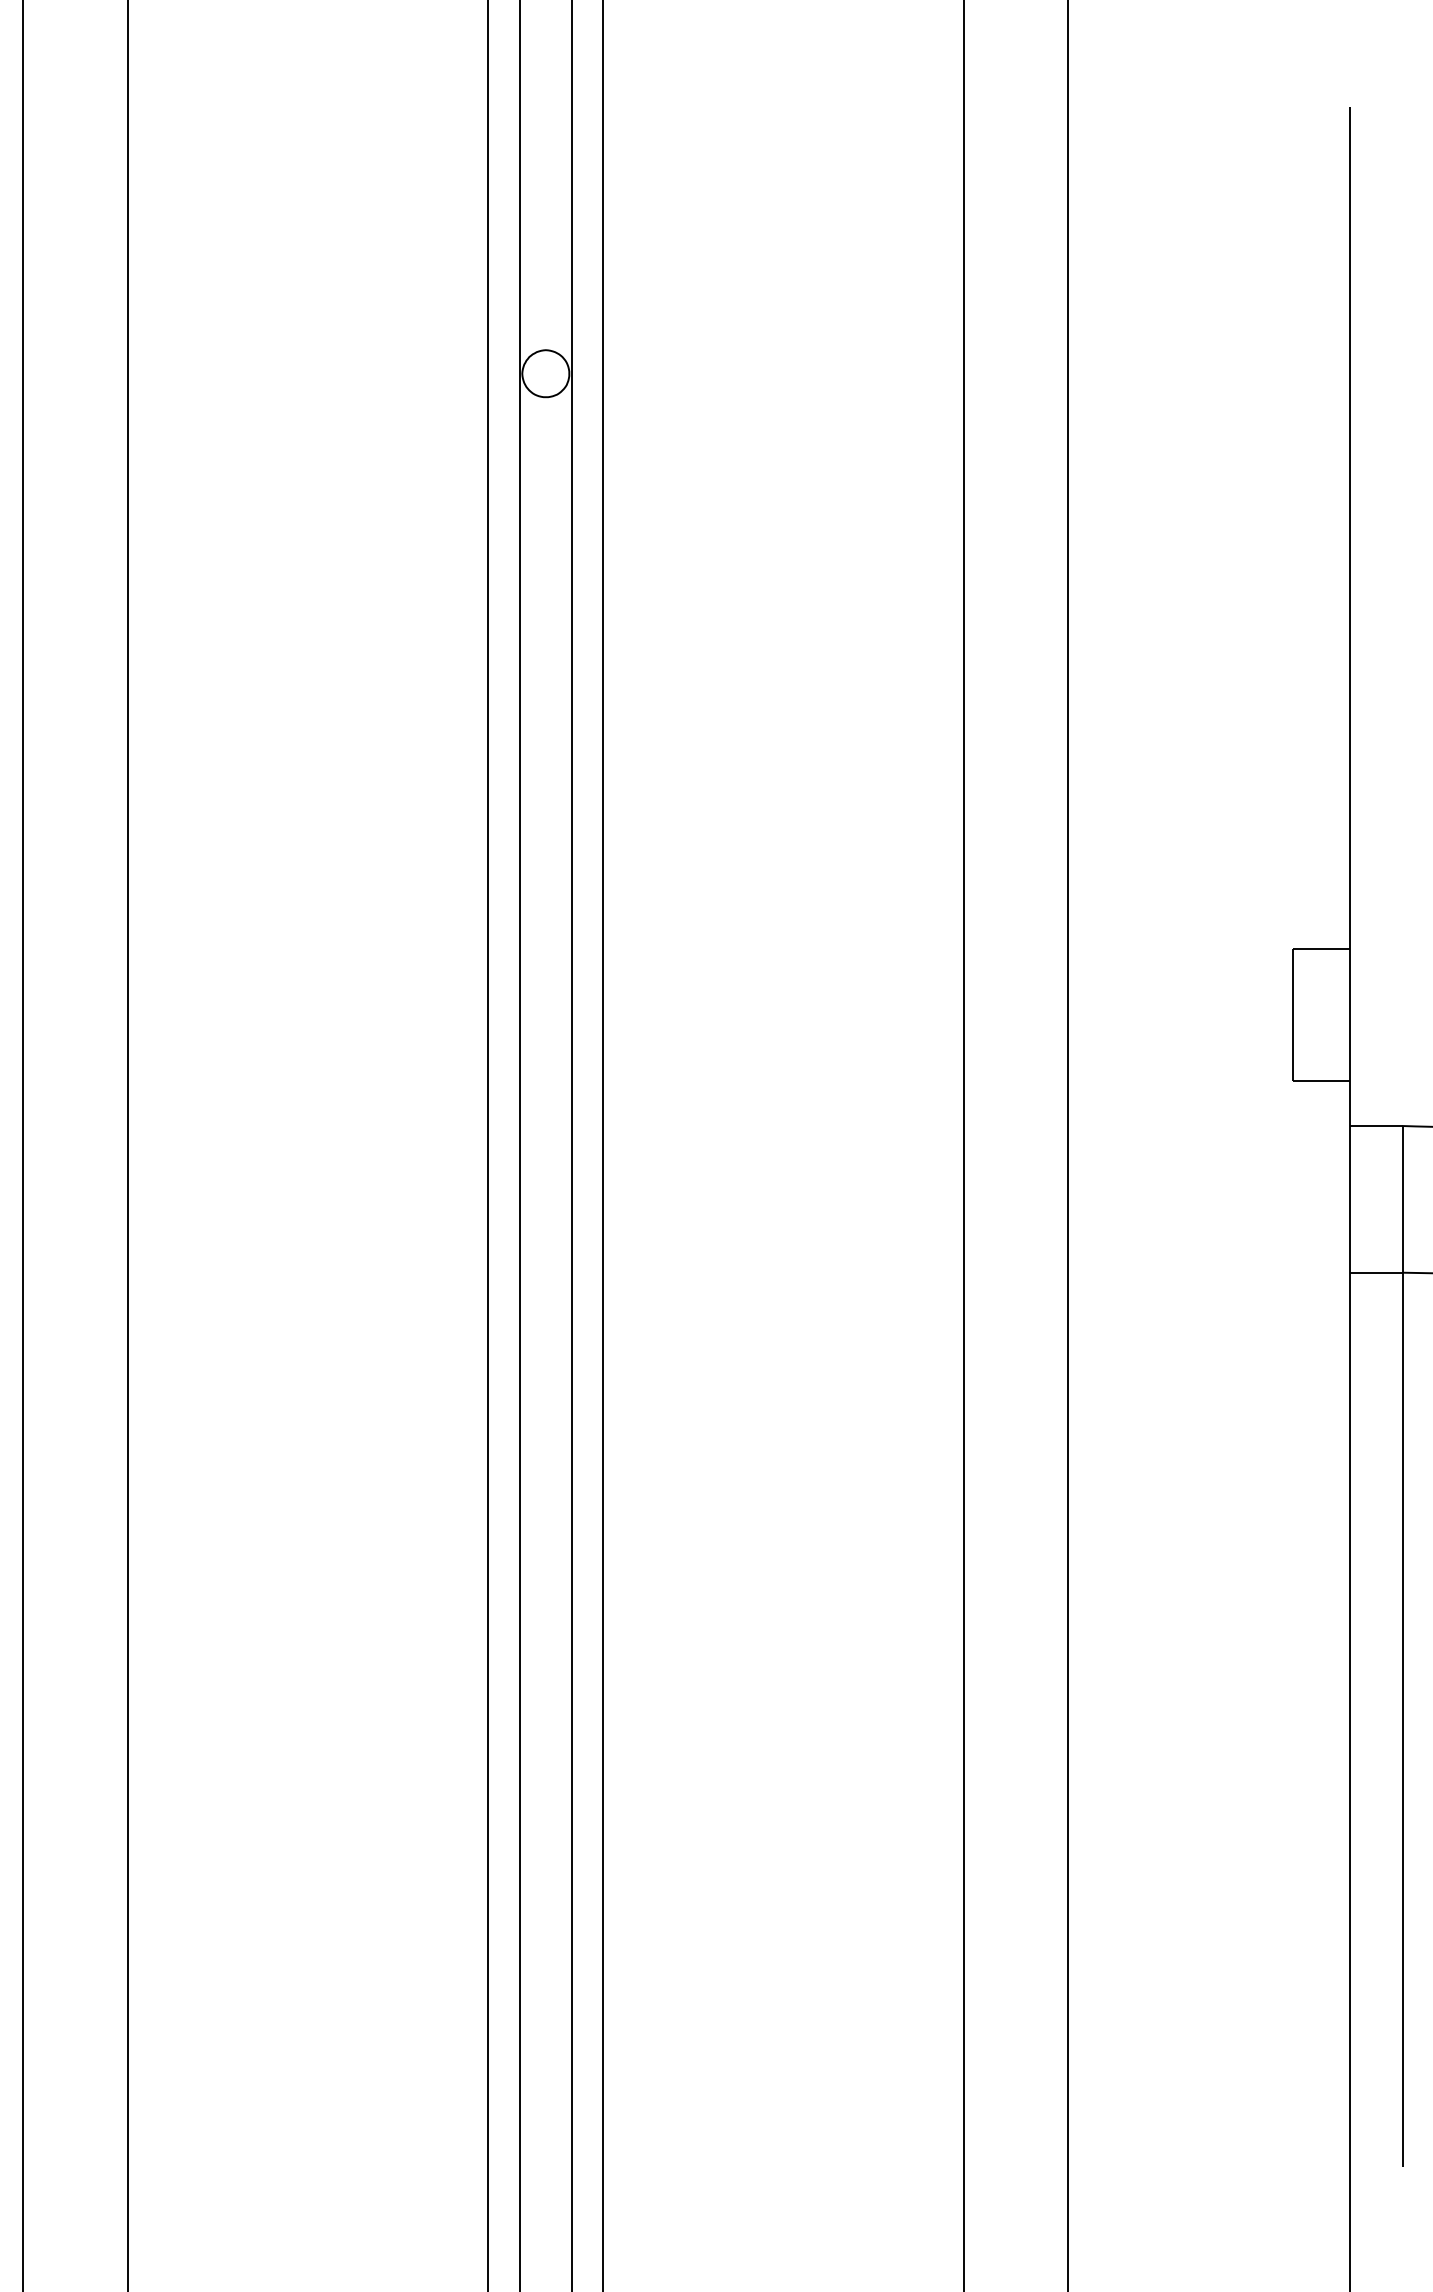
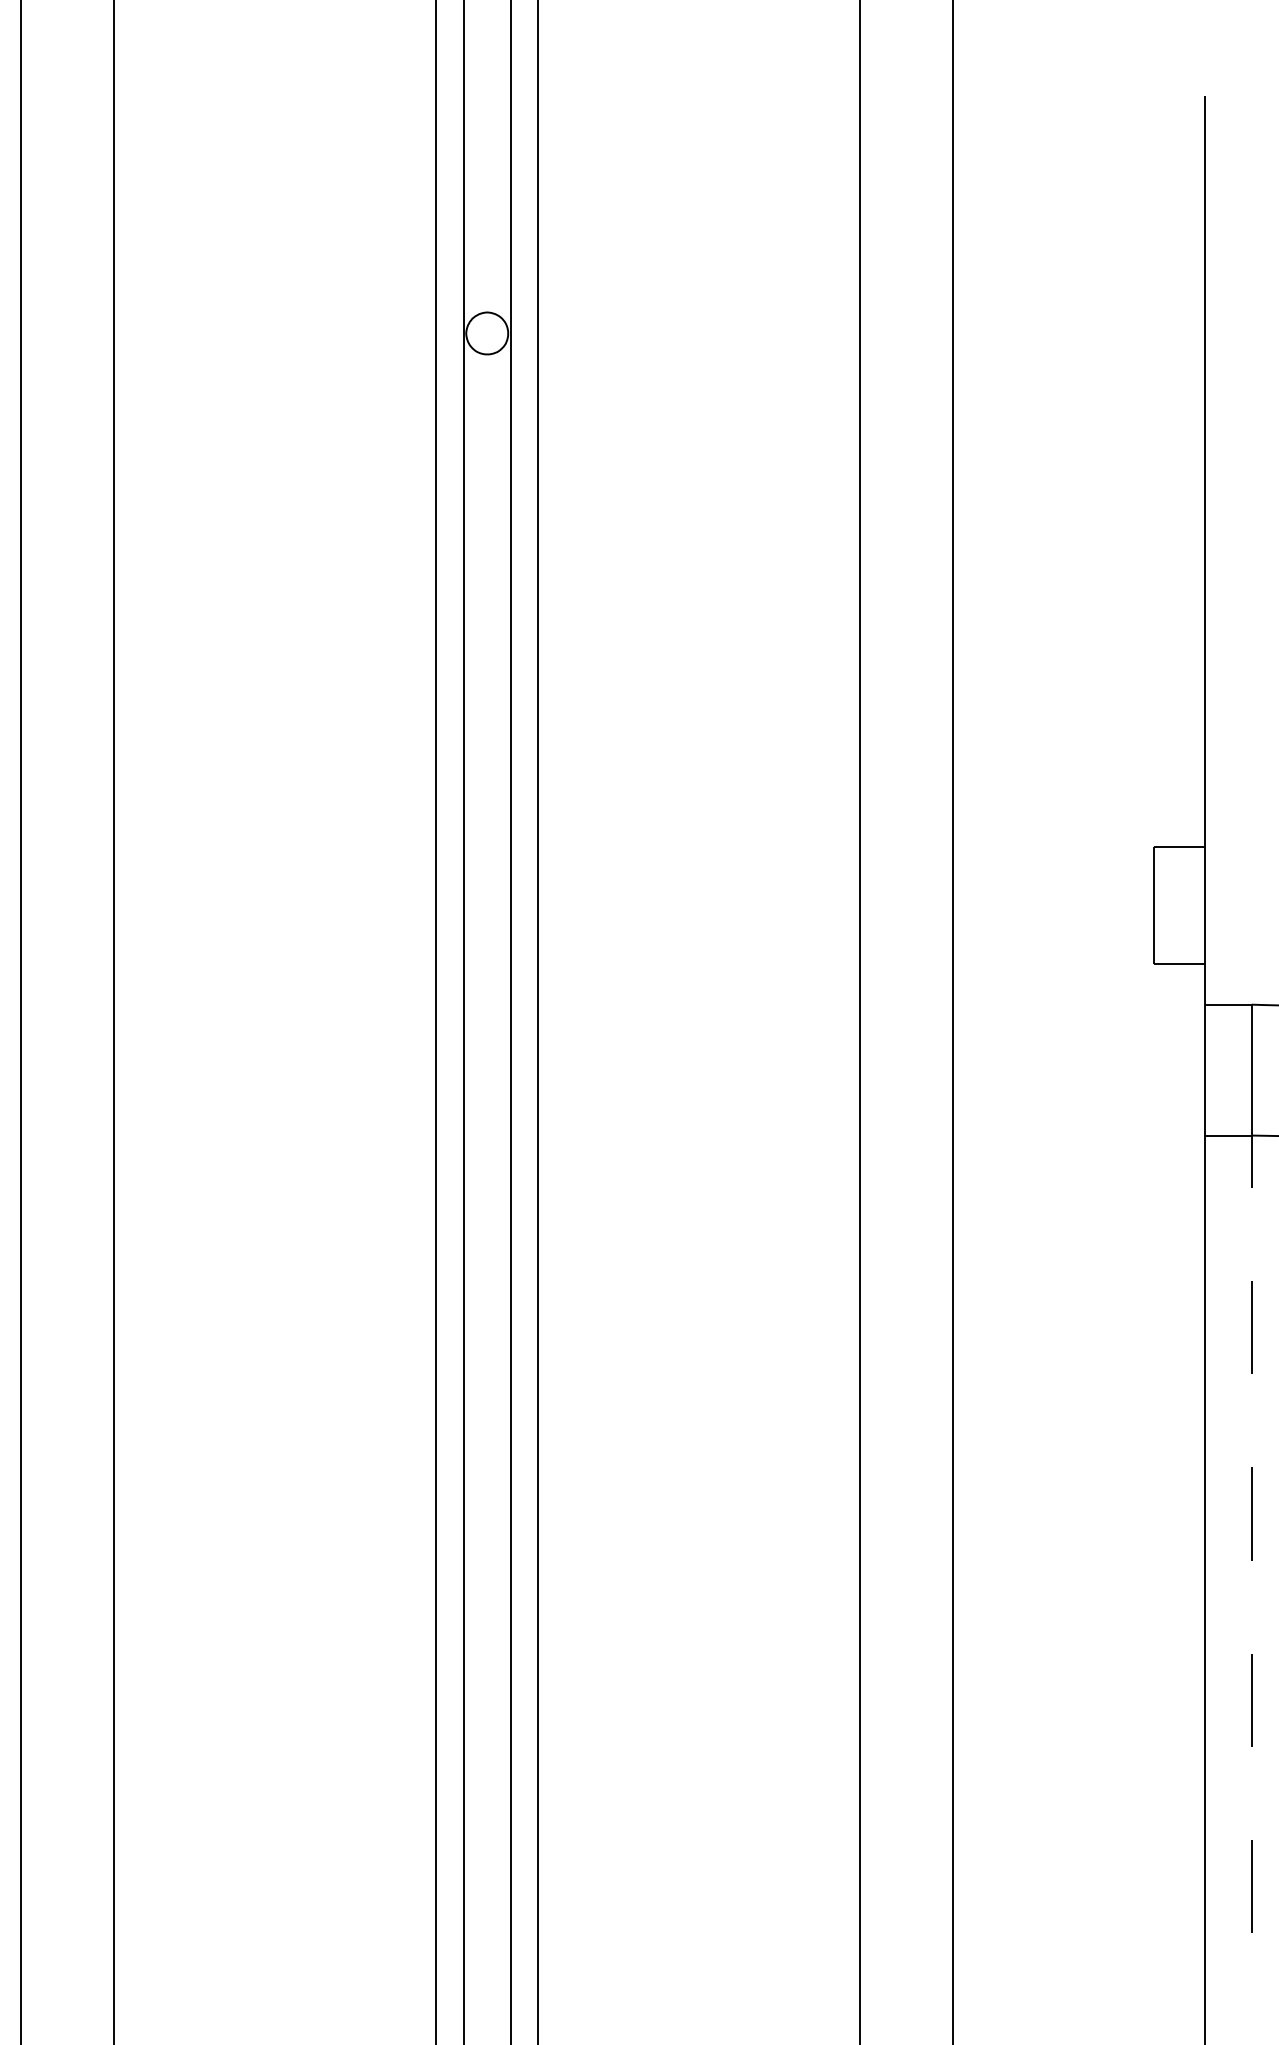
line: (1402, 1719) -> (1251, 1534), solid -> dashed

